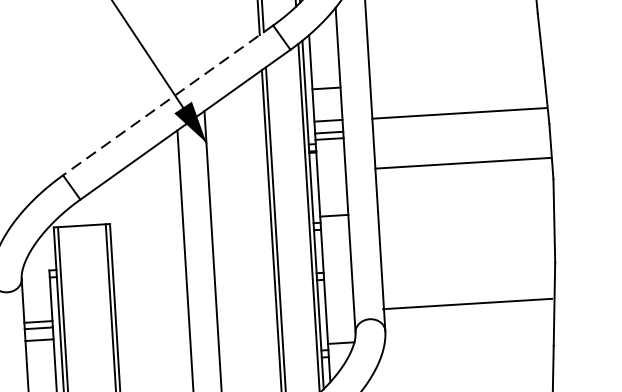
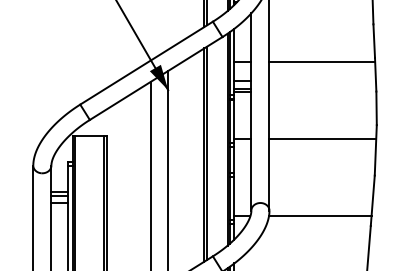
line: (167, 100) -> (146, 63), dashed -> solid
line: (459, 112) -> (322, 61), moved
line: (462, 163) -> (322, 139), moved
line: (466, 304) -> (319, 216), moved

